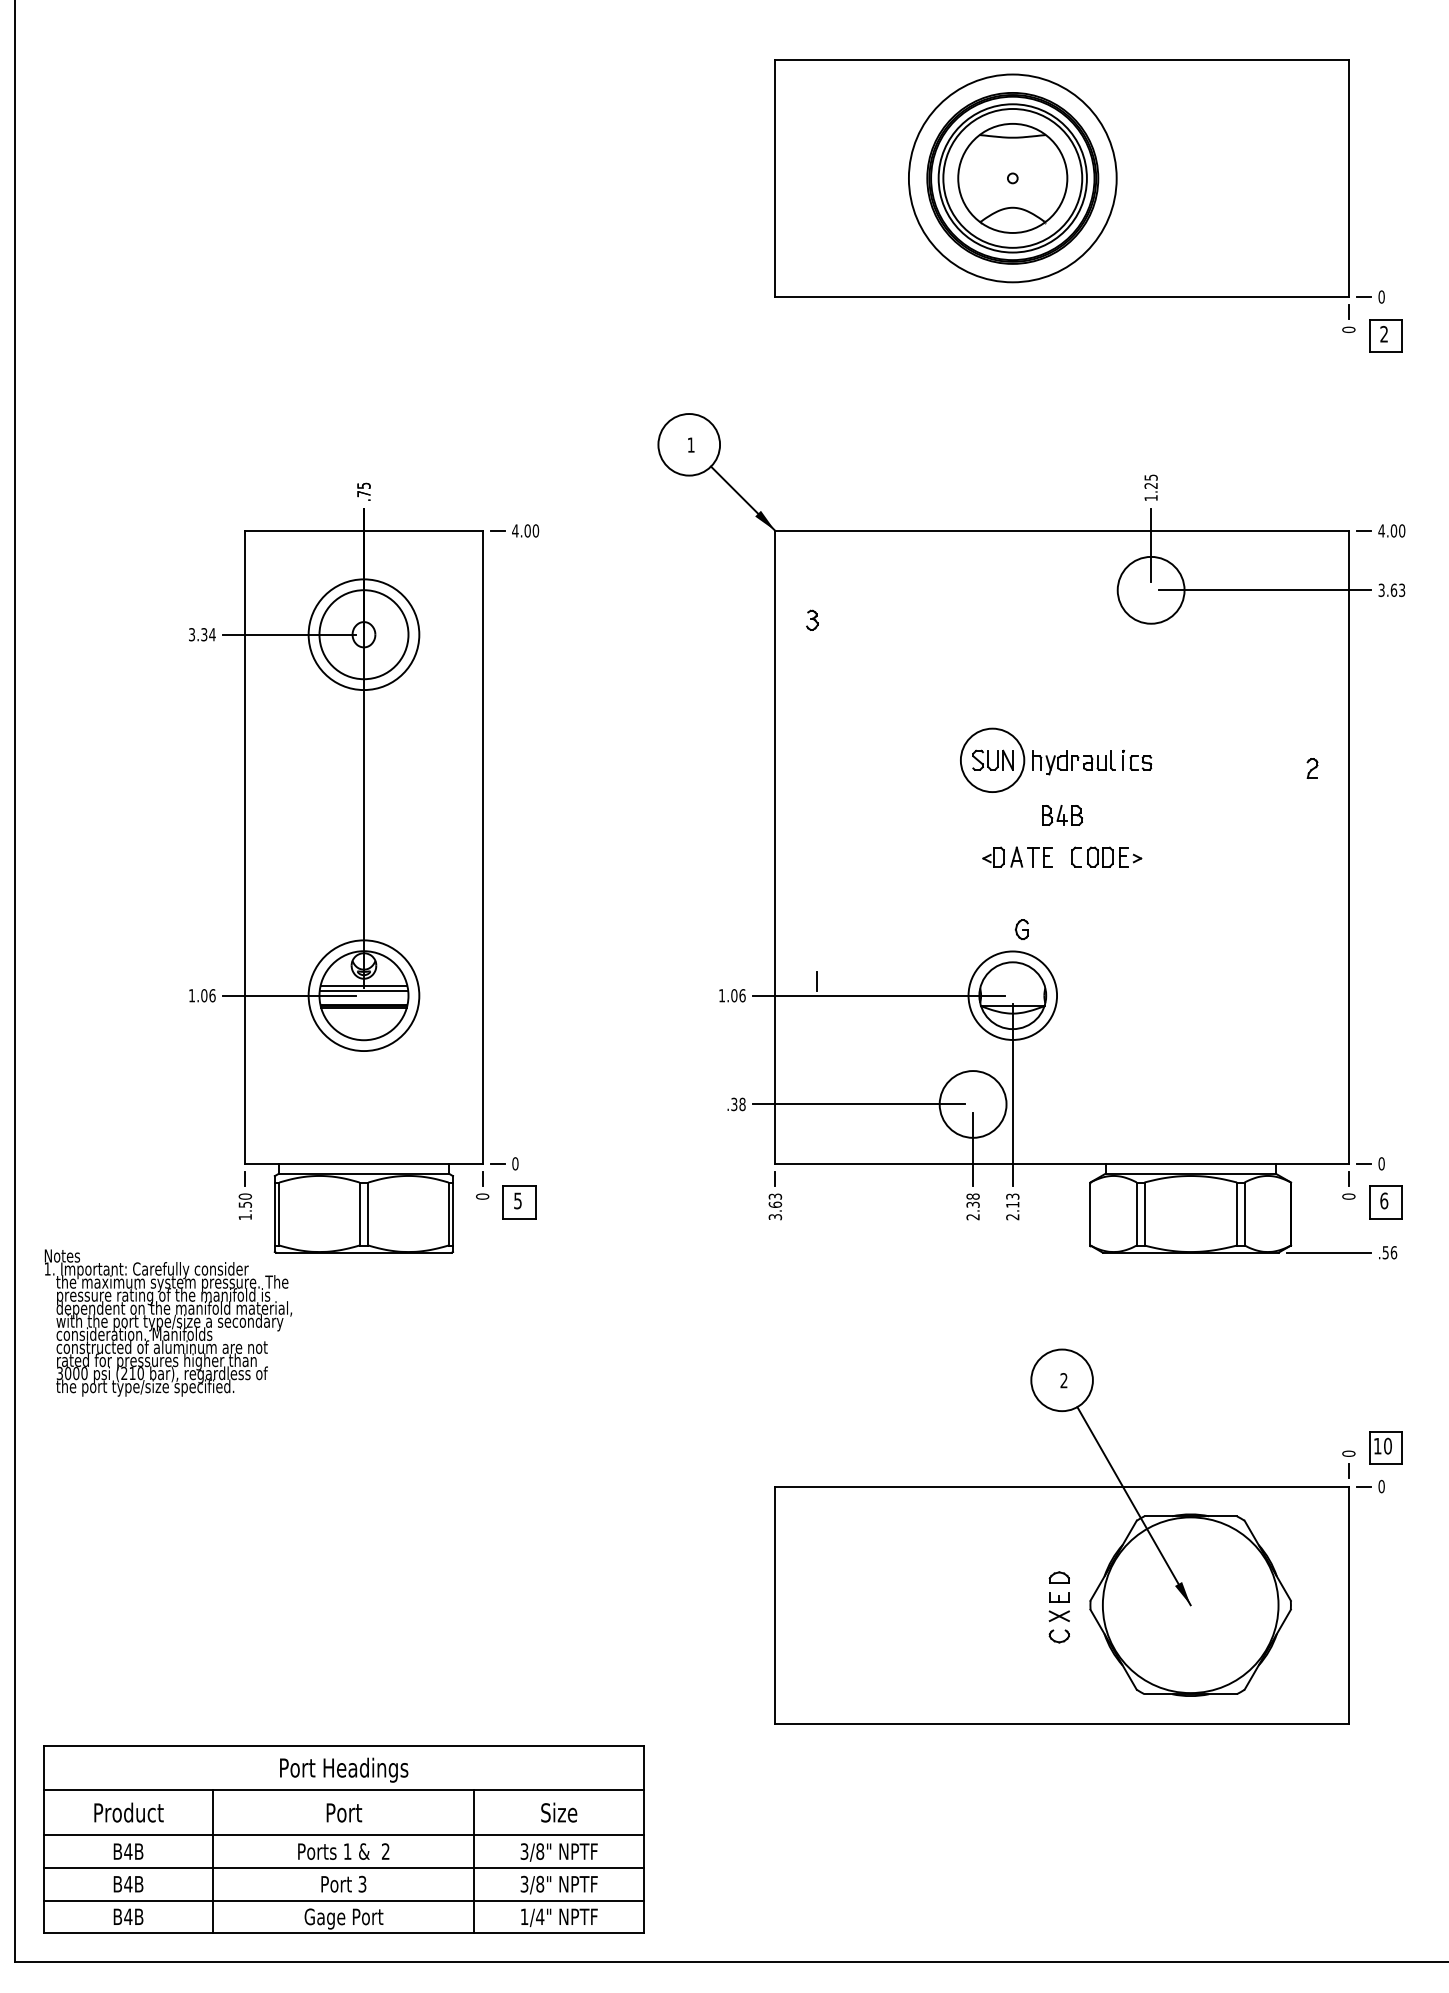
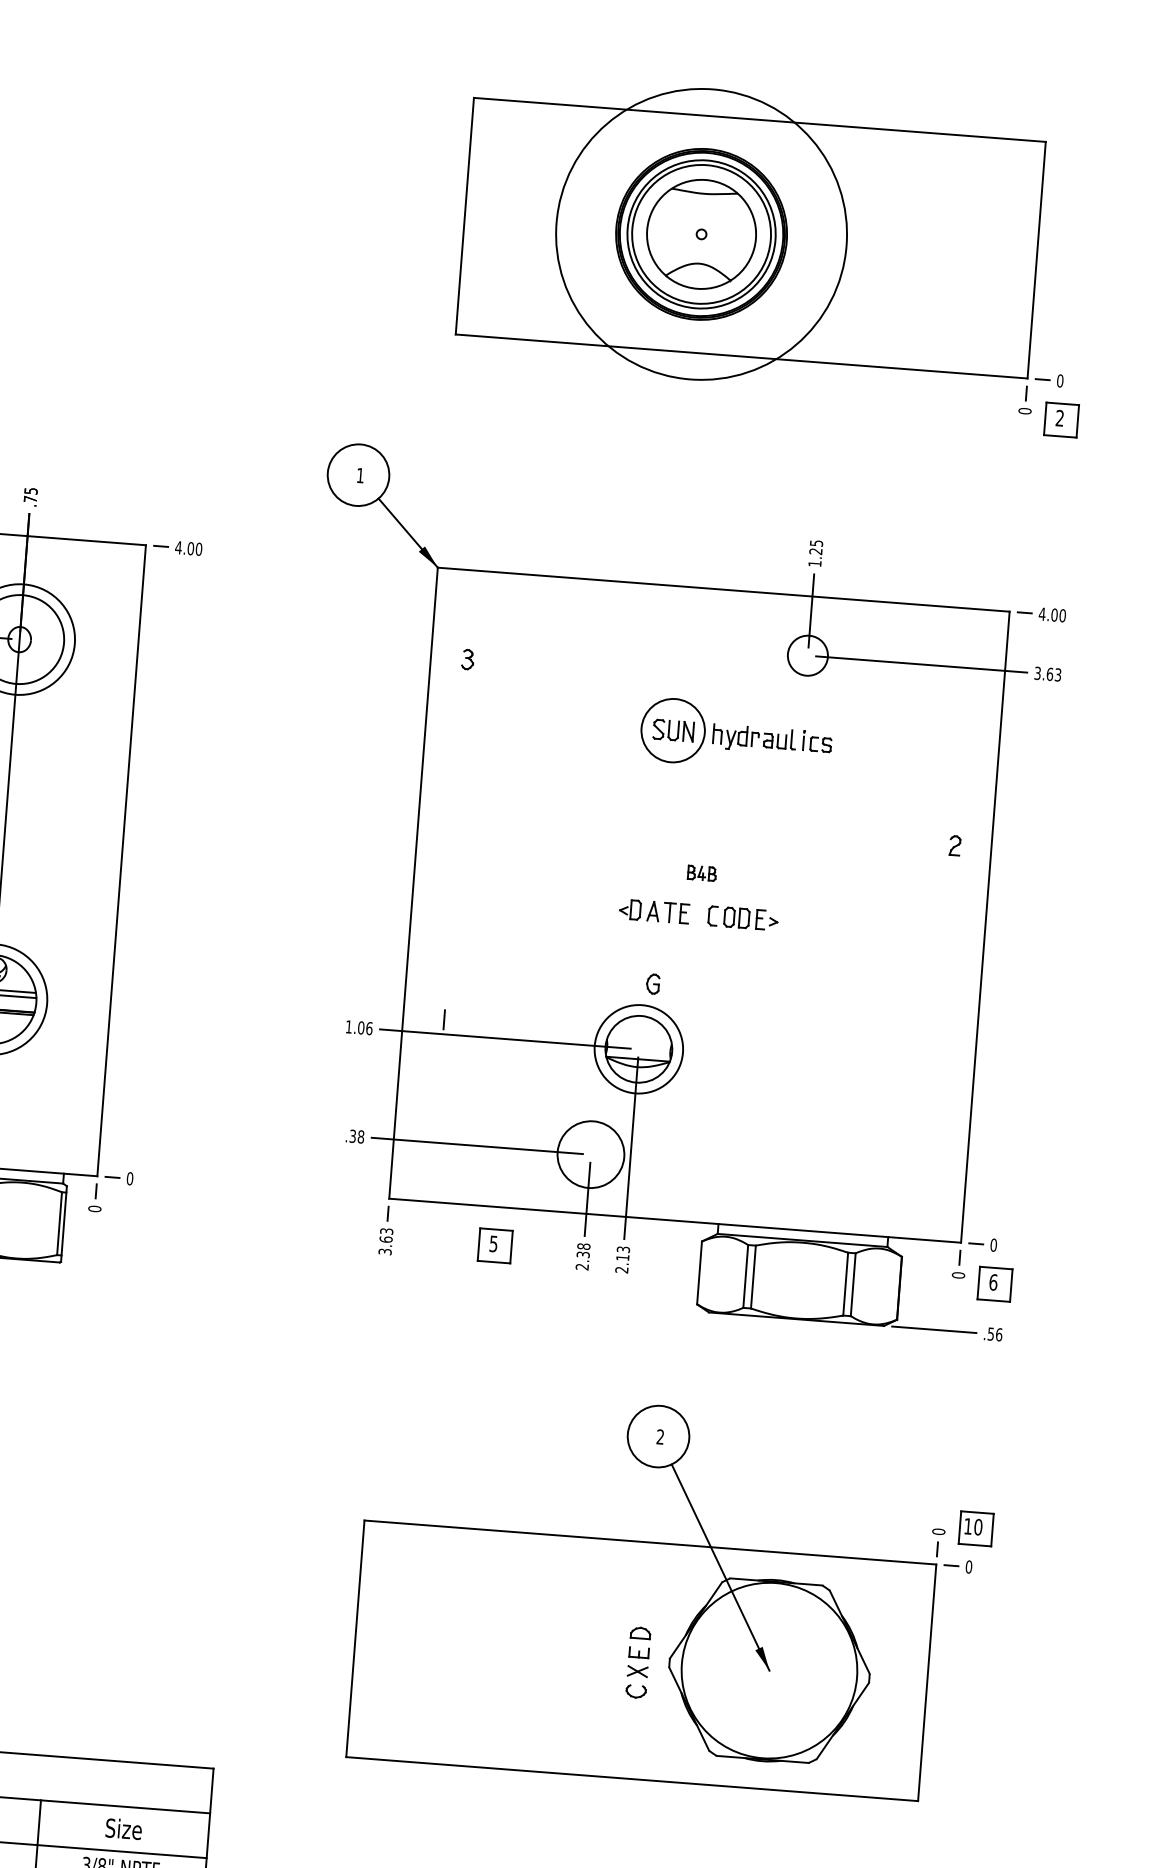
circle: (1012, 178) -> (701, 234), size x1.4
circle: (1150, 589) -> (807, 654), size x0.6
part: (1056, 759) -> (737, 734), moved
part: (1062, 815) -> (702, 873), size x0.7
part: (519, 1202) -> (495, 1245), moved

